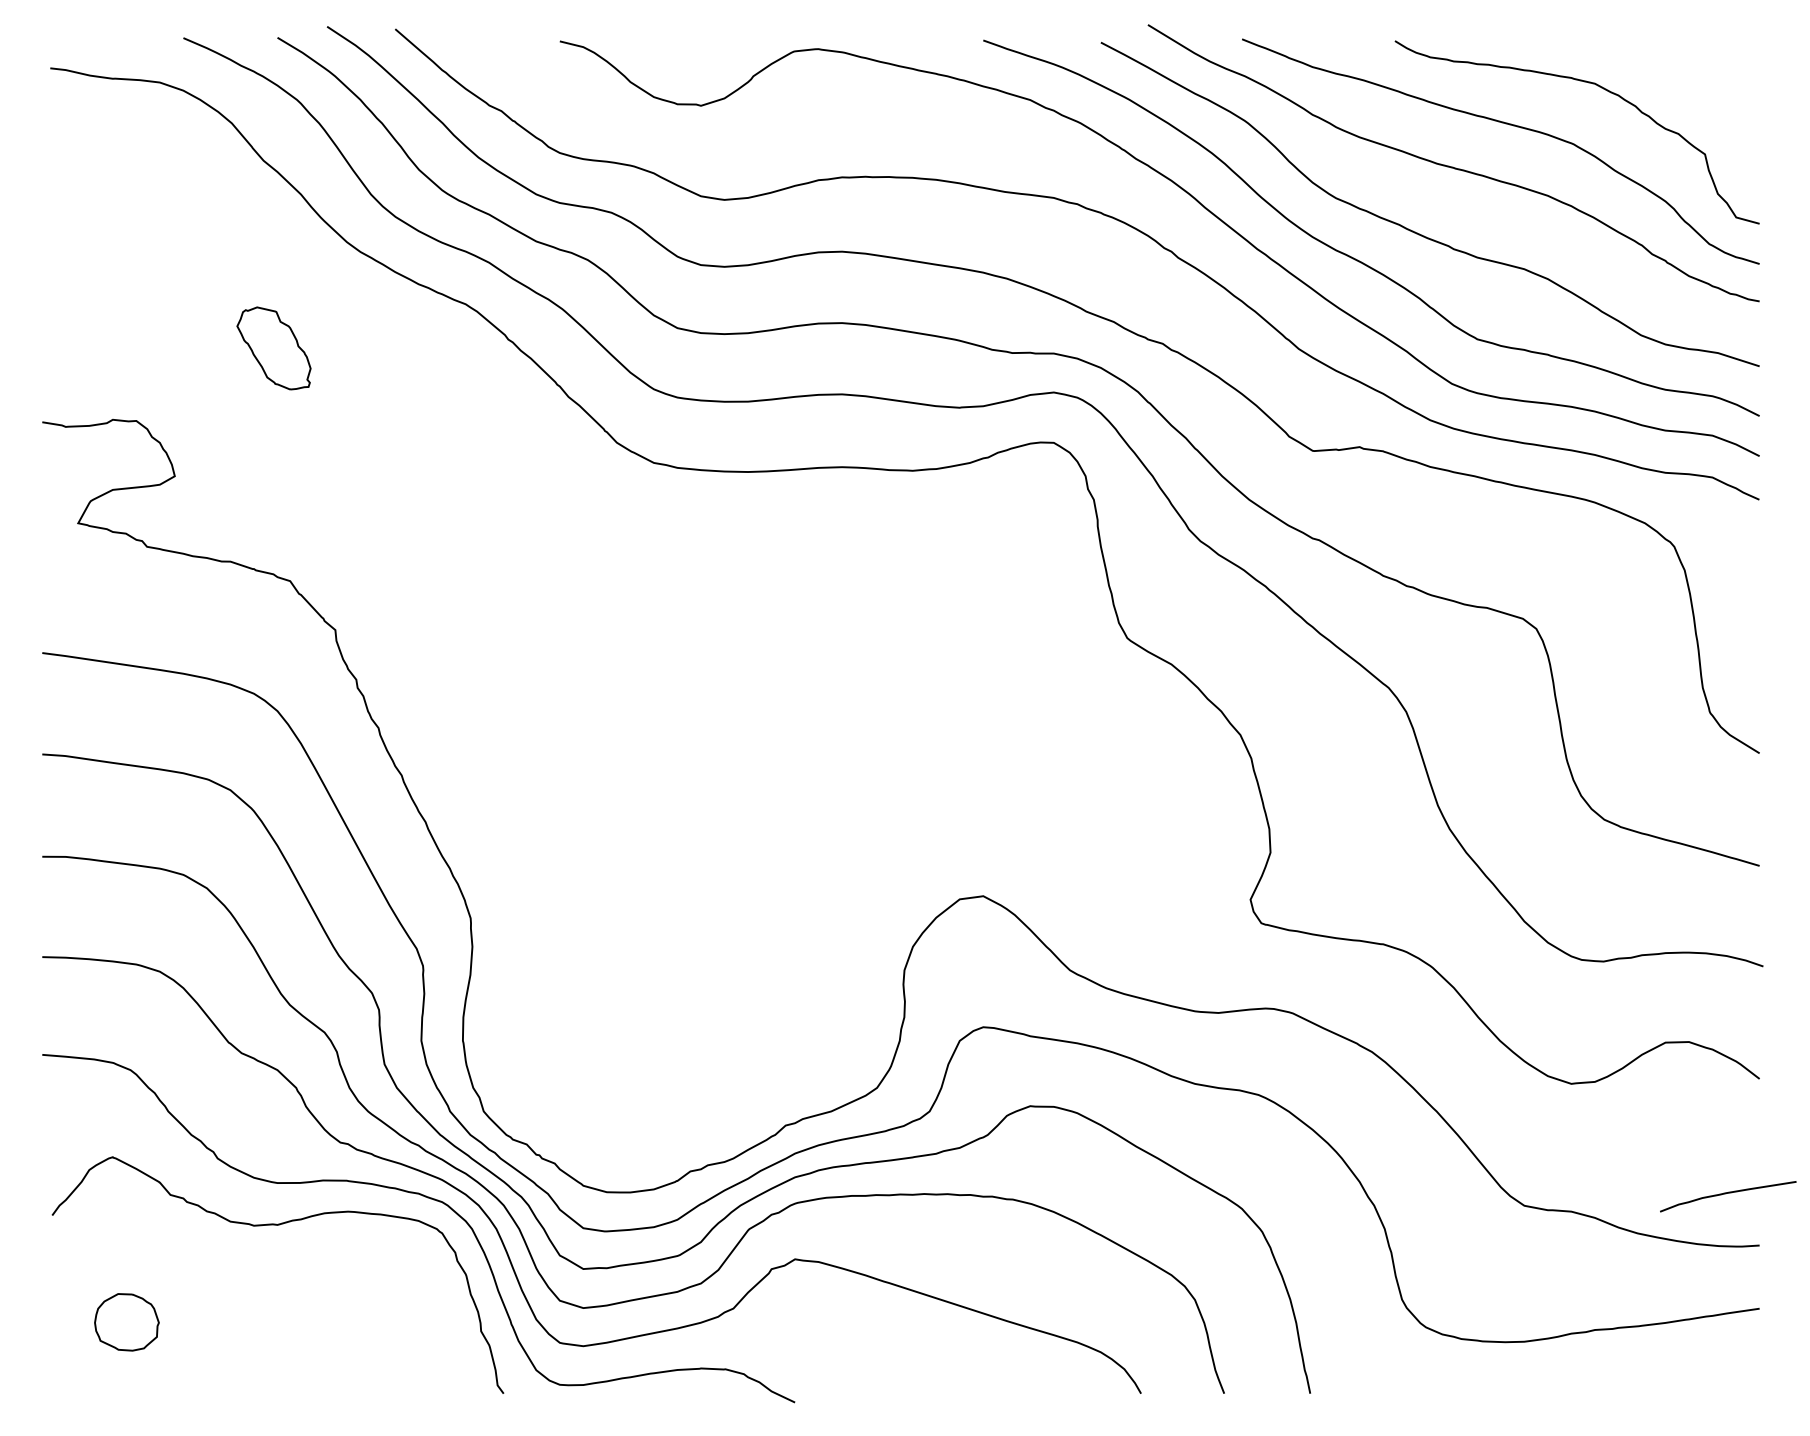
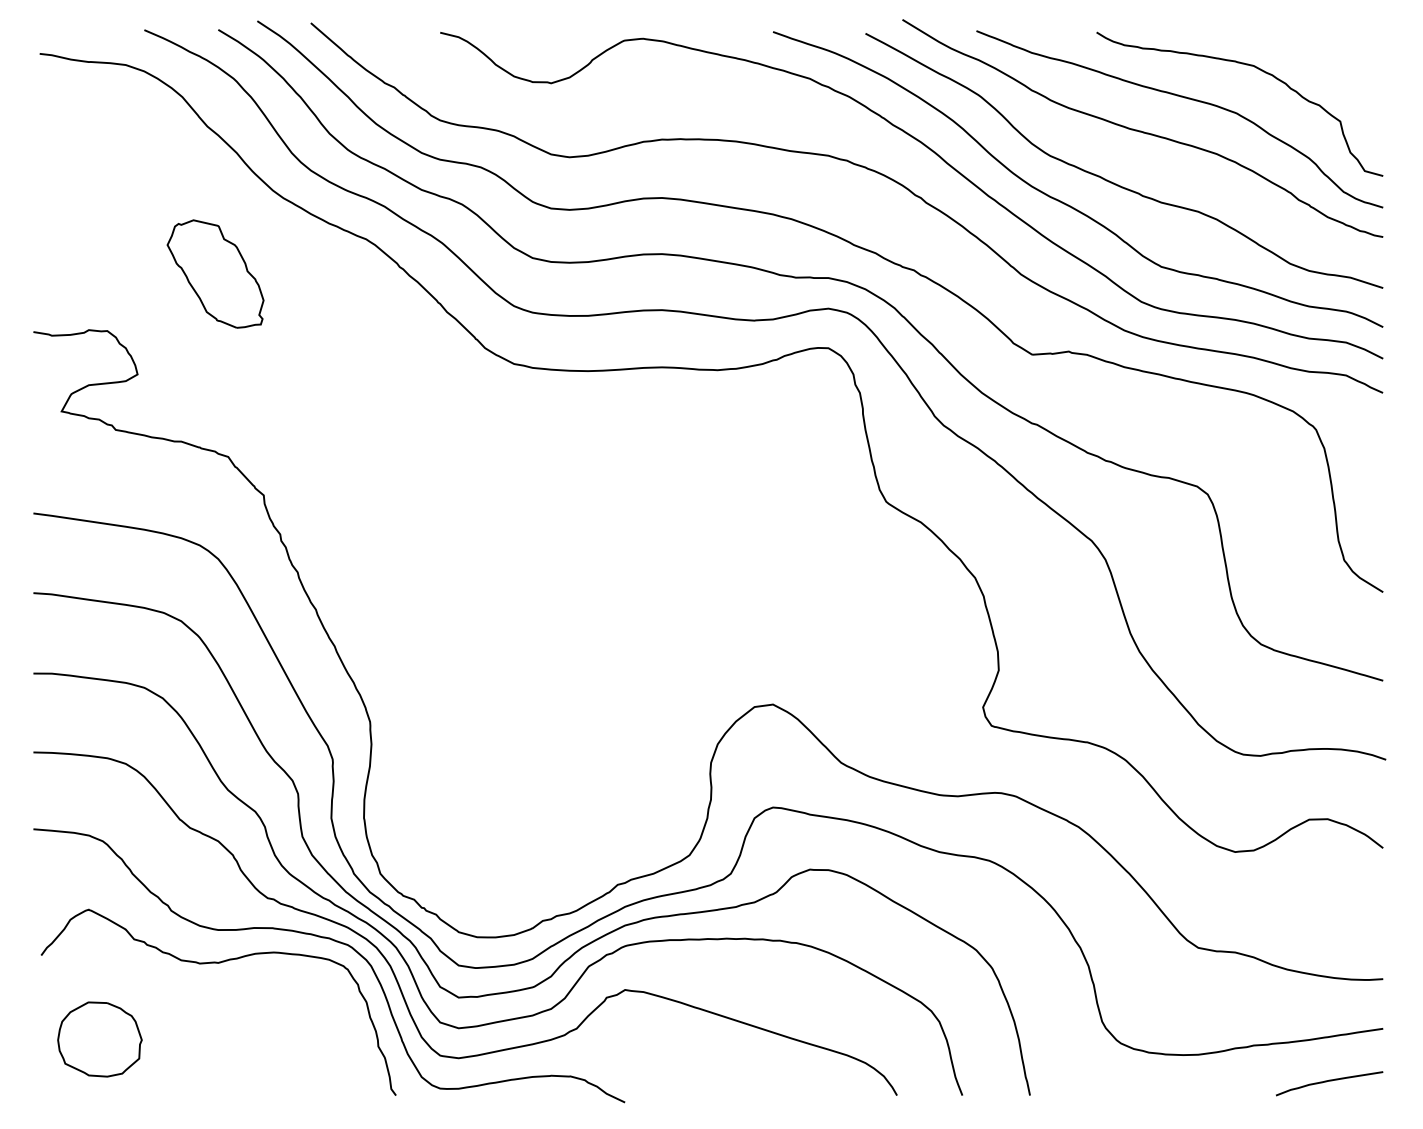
part: (273, 347) -> (215, 273), size x1.67
curve: (1728, 1193) -> (1329, 1081), moved
part: (126, 1322) -> (99, 1039), size x1.67

